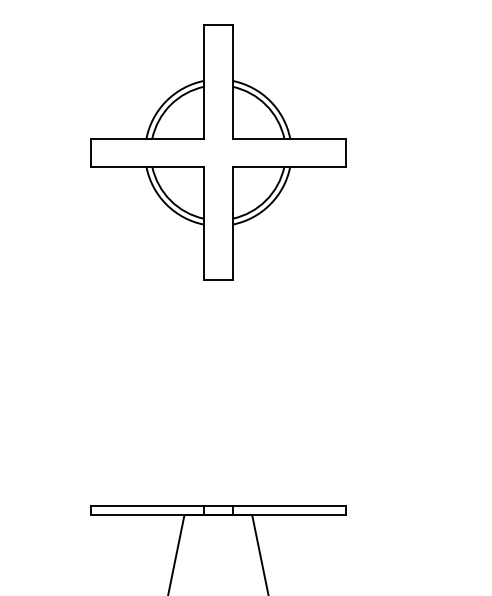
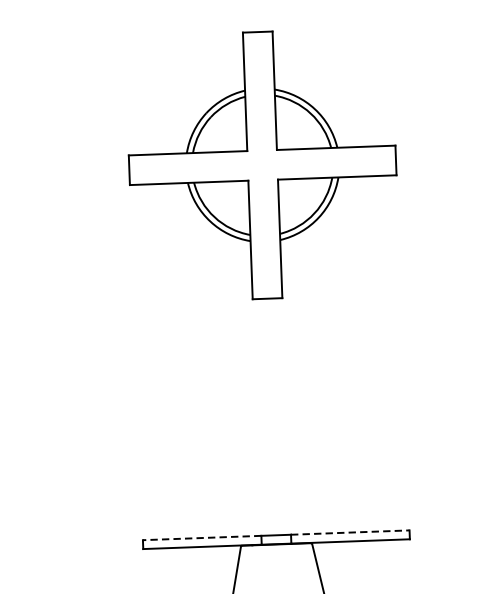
line: (147, 506) -> (202, 538), solid -> dashed
line: (289, 506) -> (350, 532), solid -> dashed

